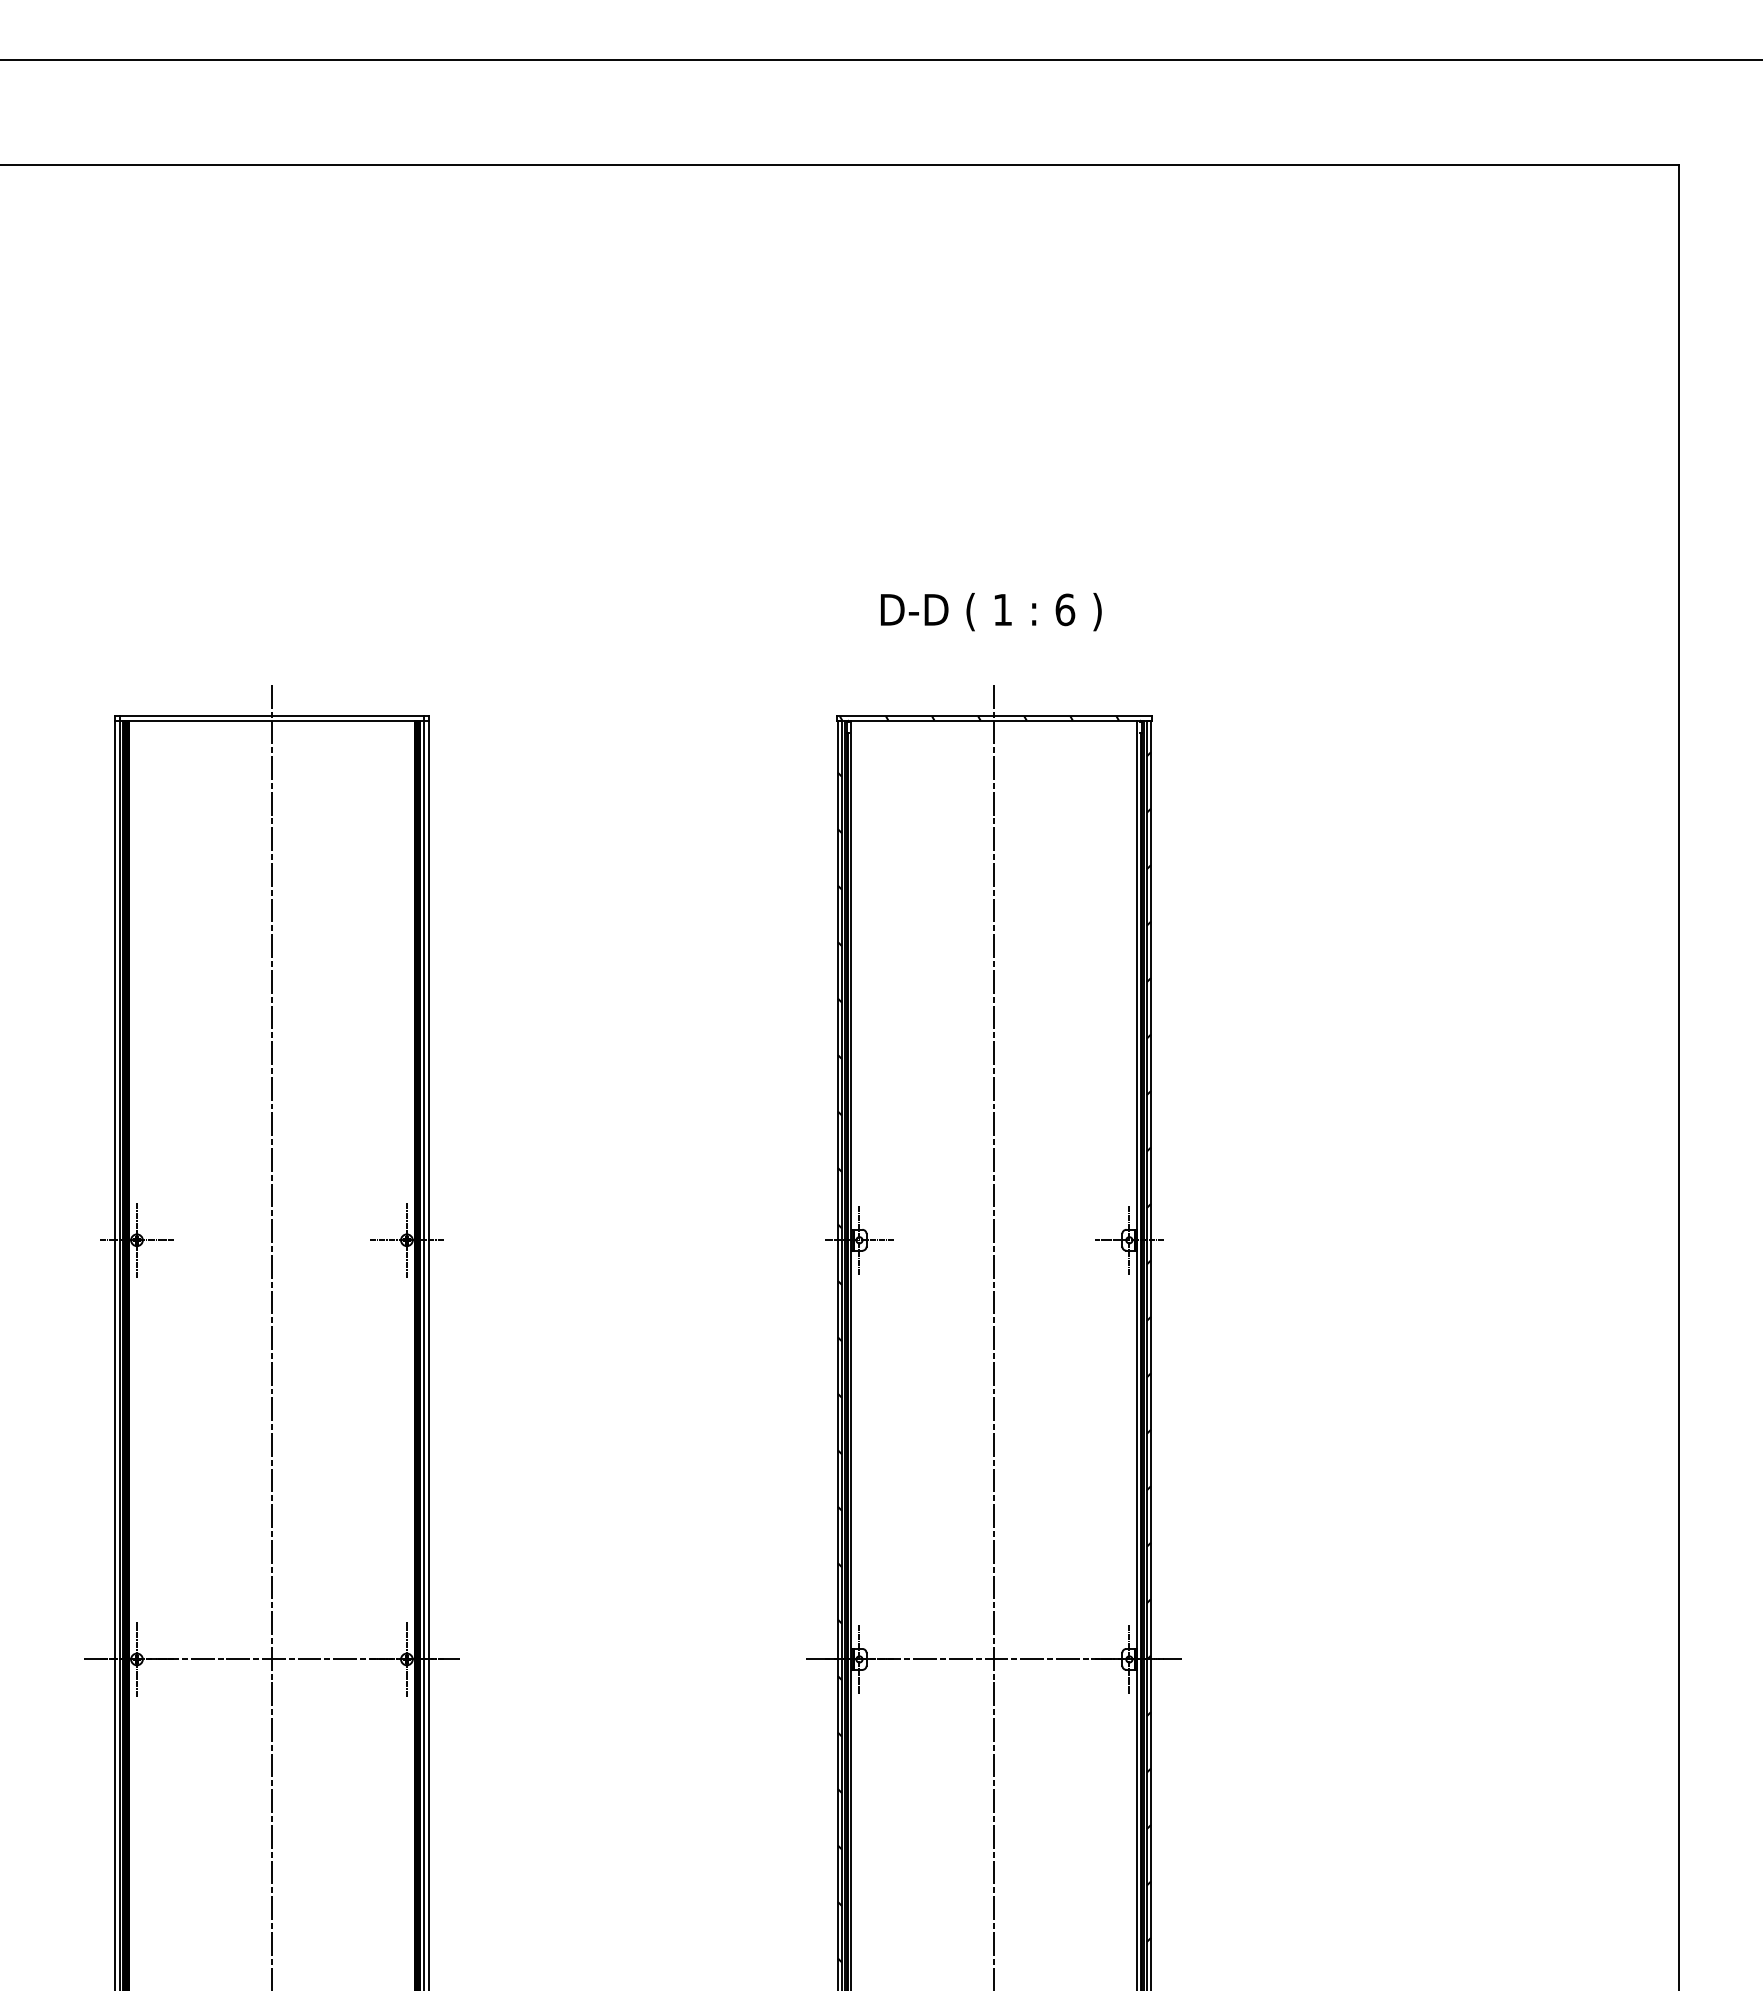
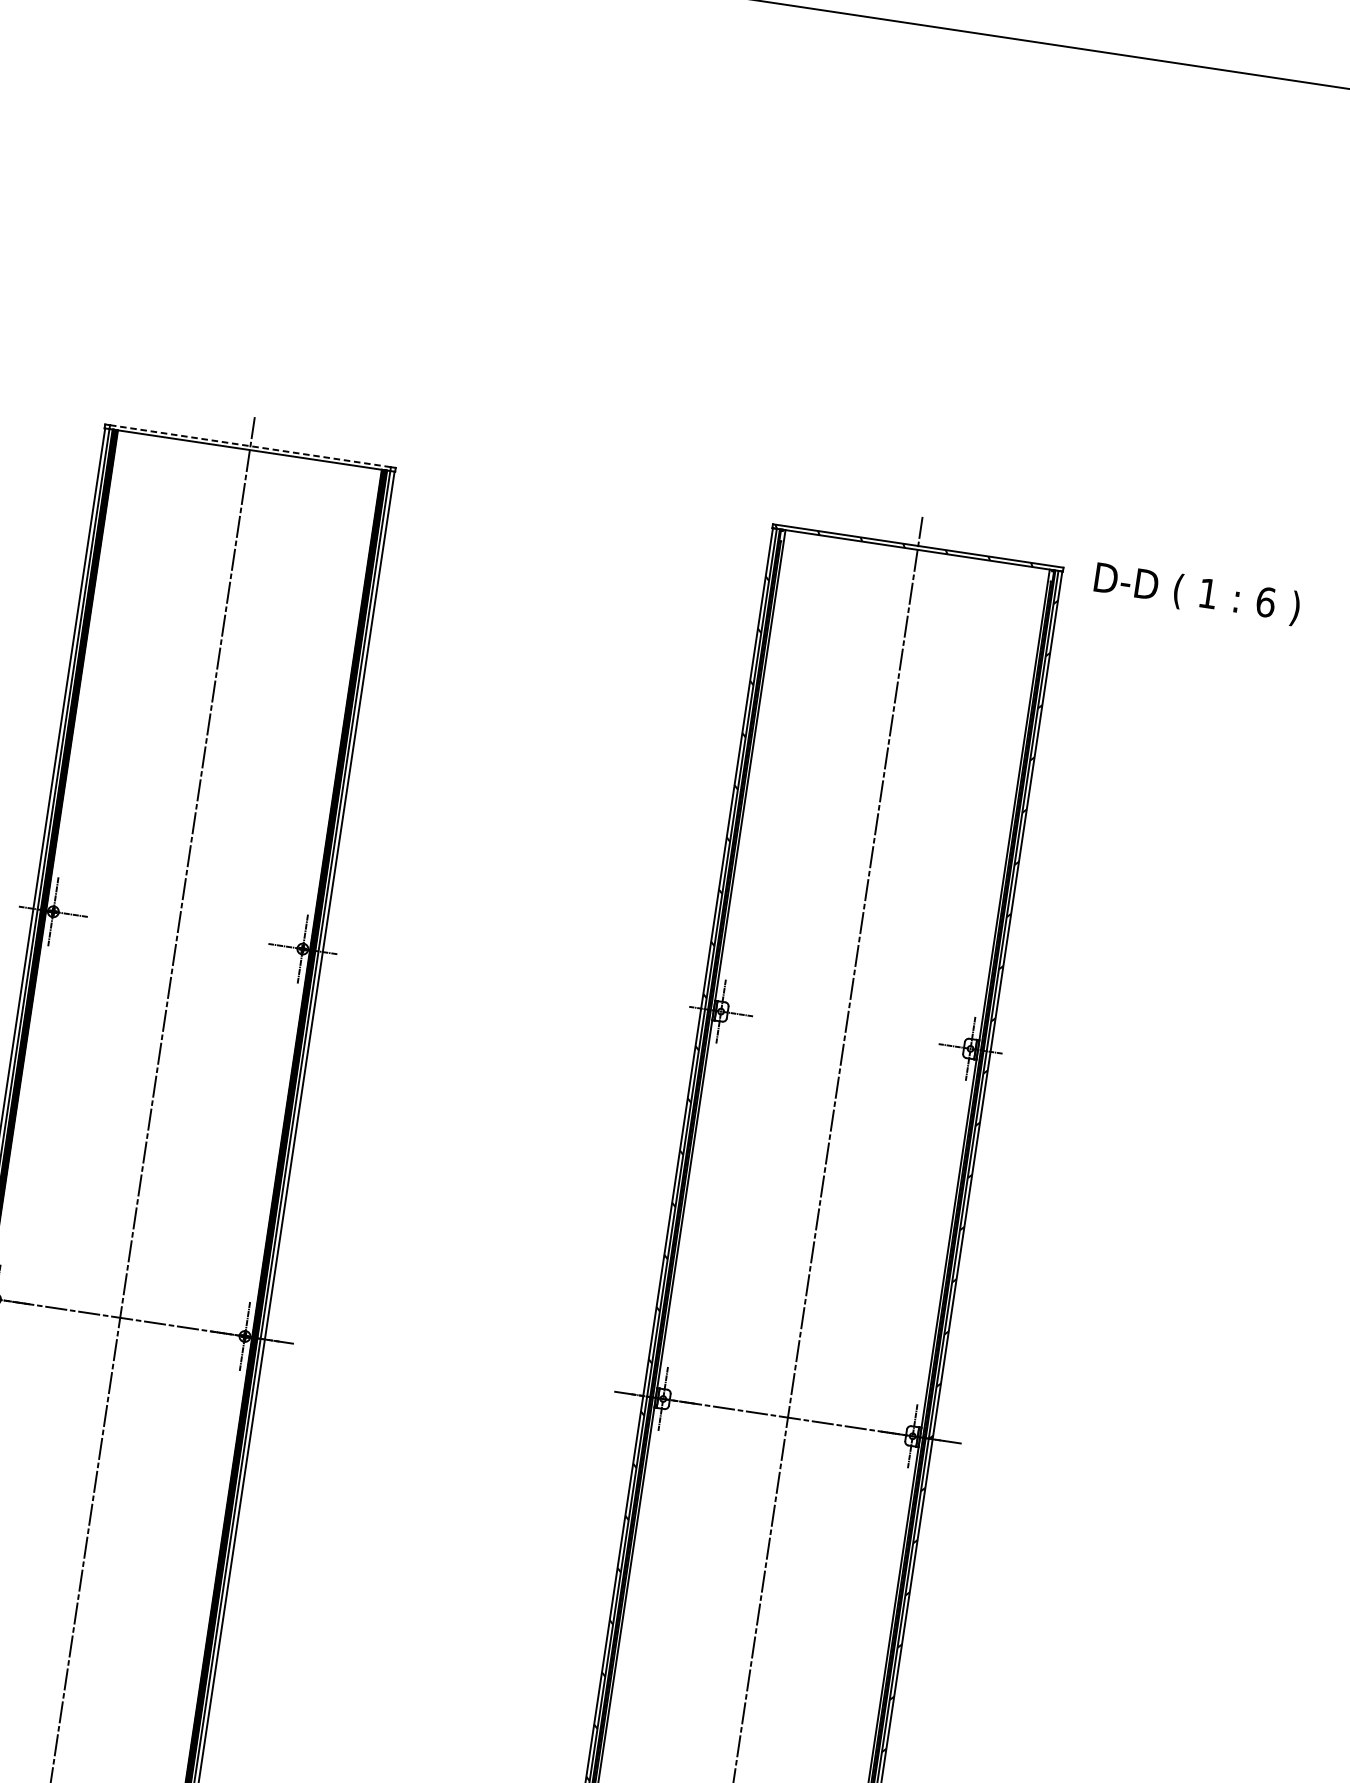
text: (991, 612) -> (1197, 594), moved
line: (271, 716) -> (250, 446), solid -> dashed

